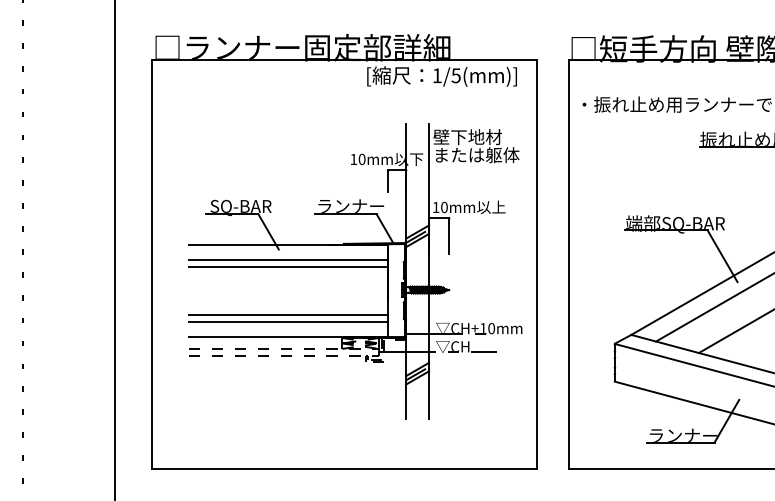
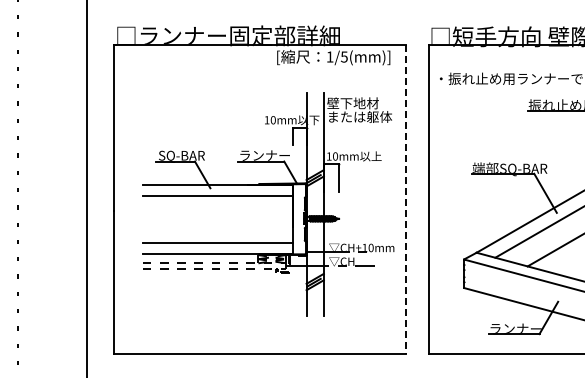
line: (537, 265) -> (405, 200), solid -> dashed
line: (288, 267) -> (217, 201), removed
line: (288, 314) -> (217, 237), removed

